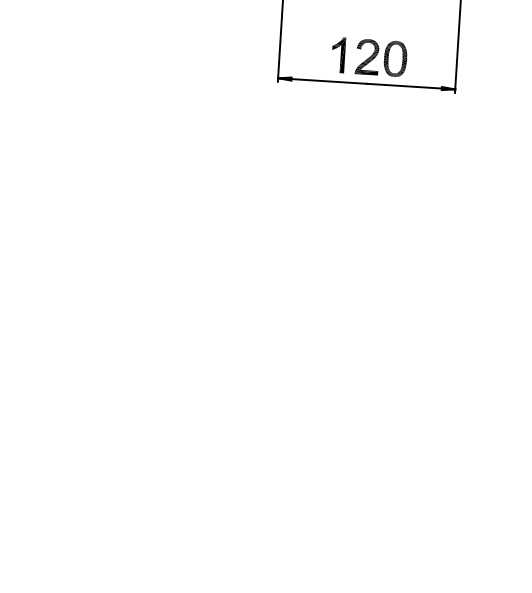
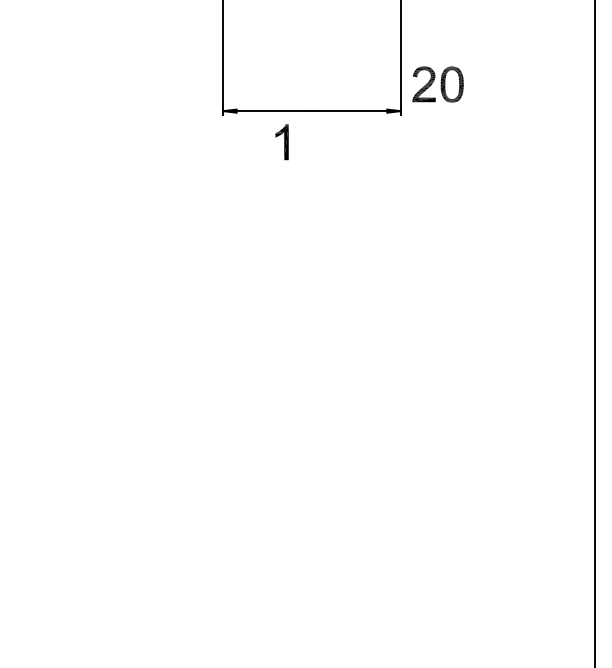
part: (337, 55) -> (281, 142), moved
part: (380, 58) -> (437, 84), moved

